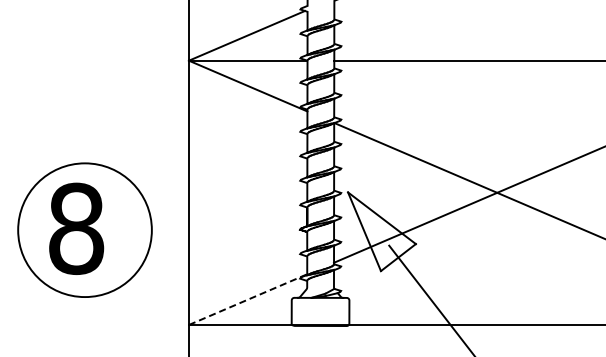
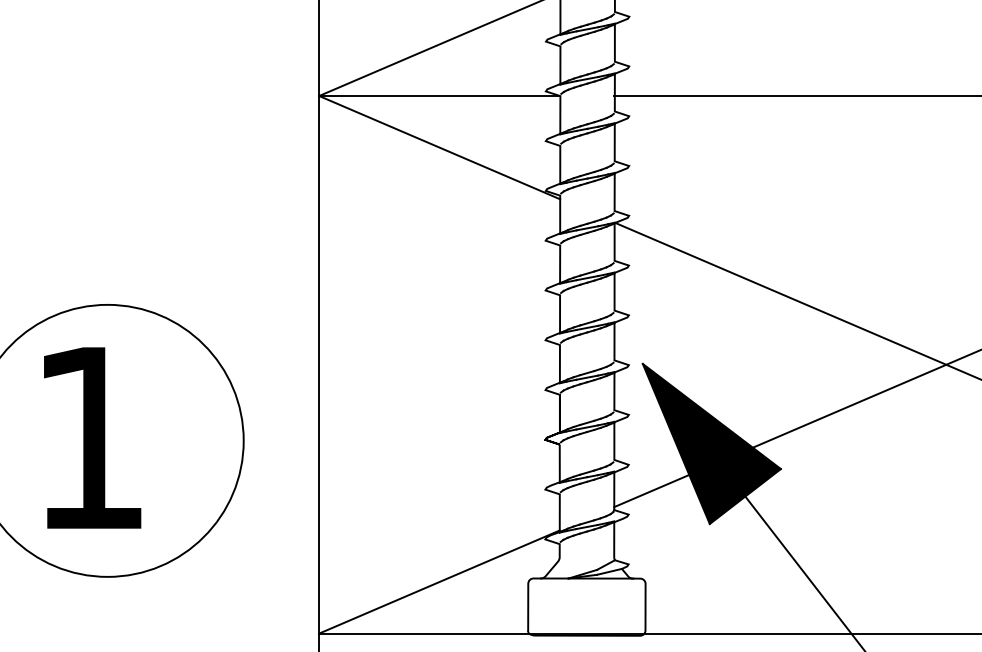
text: (76, 228) -> (90, 437), 8 -> 1
fill: (381, 231) -> (710, 443), added
line: (248, 299) -> (440, 581), dashed -> solid

